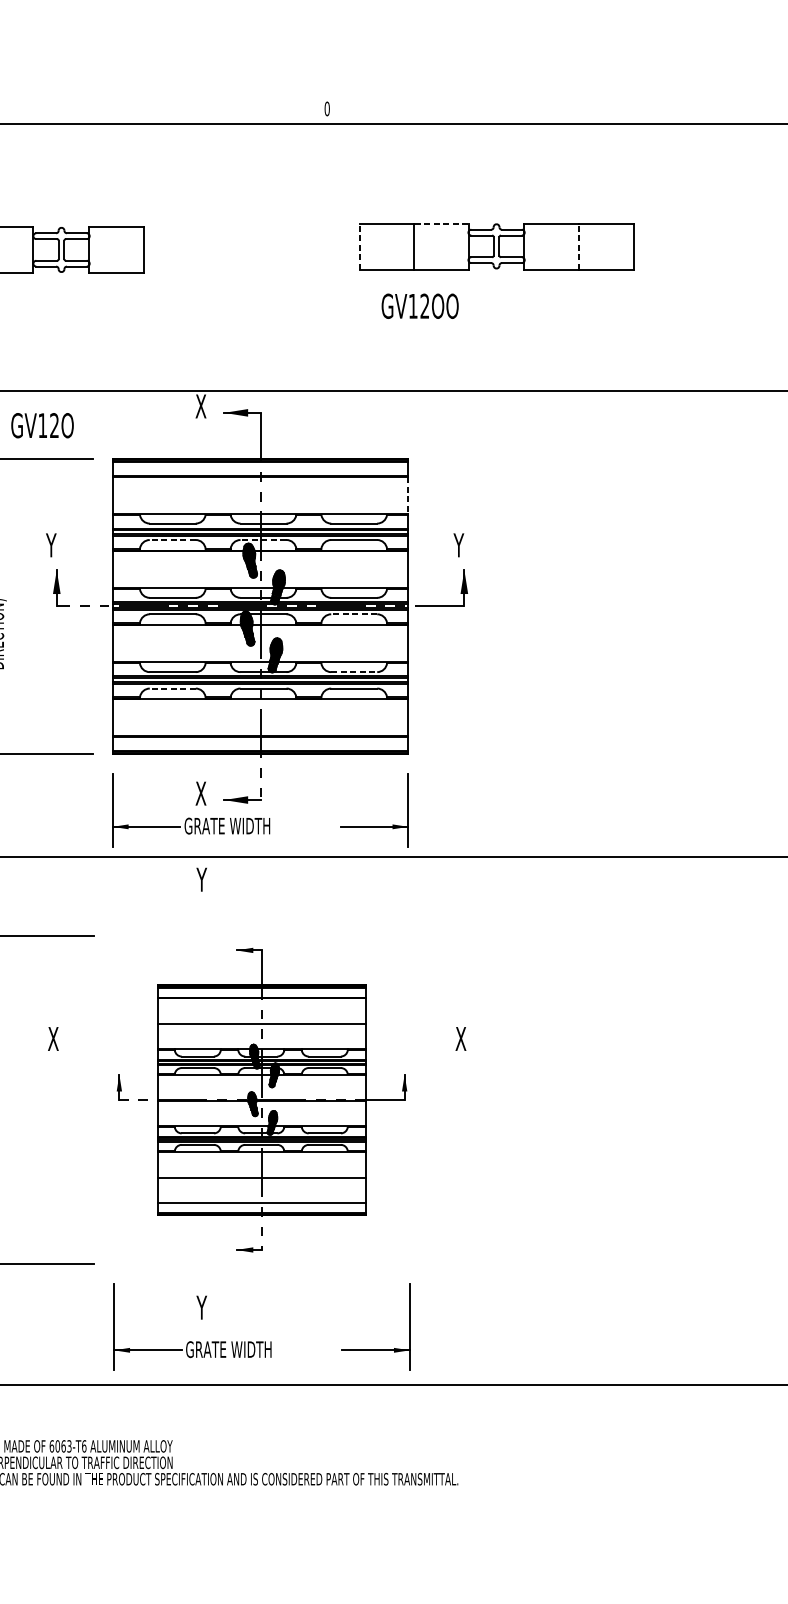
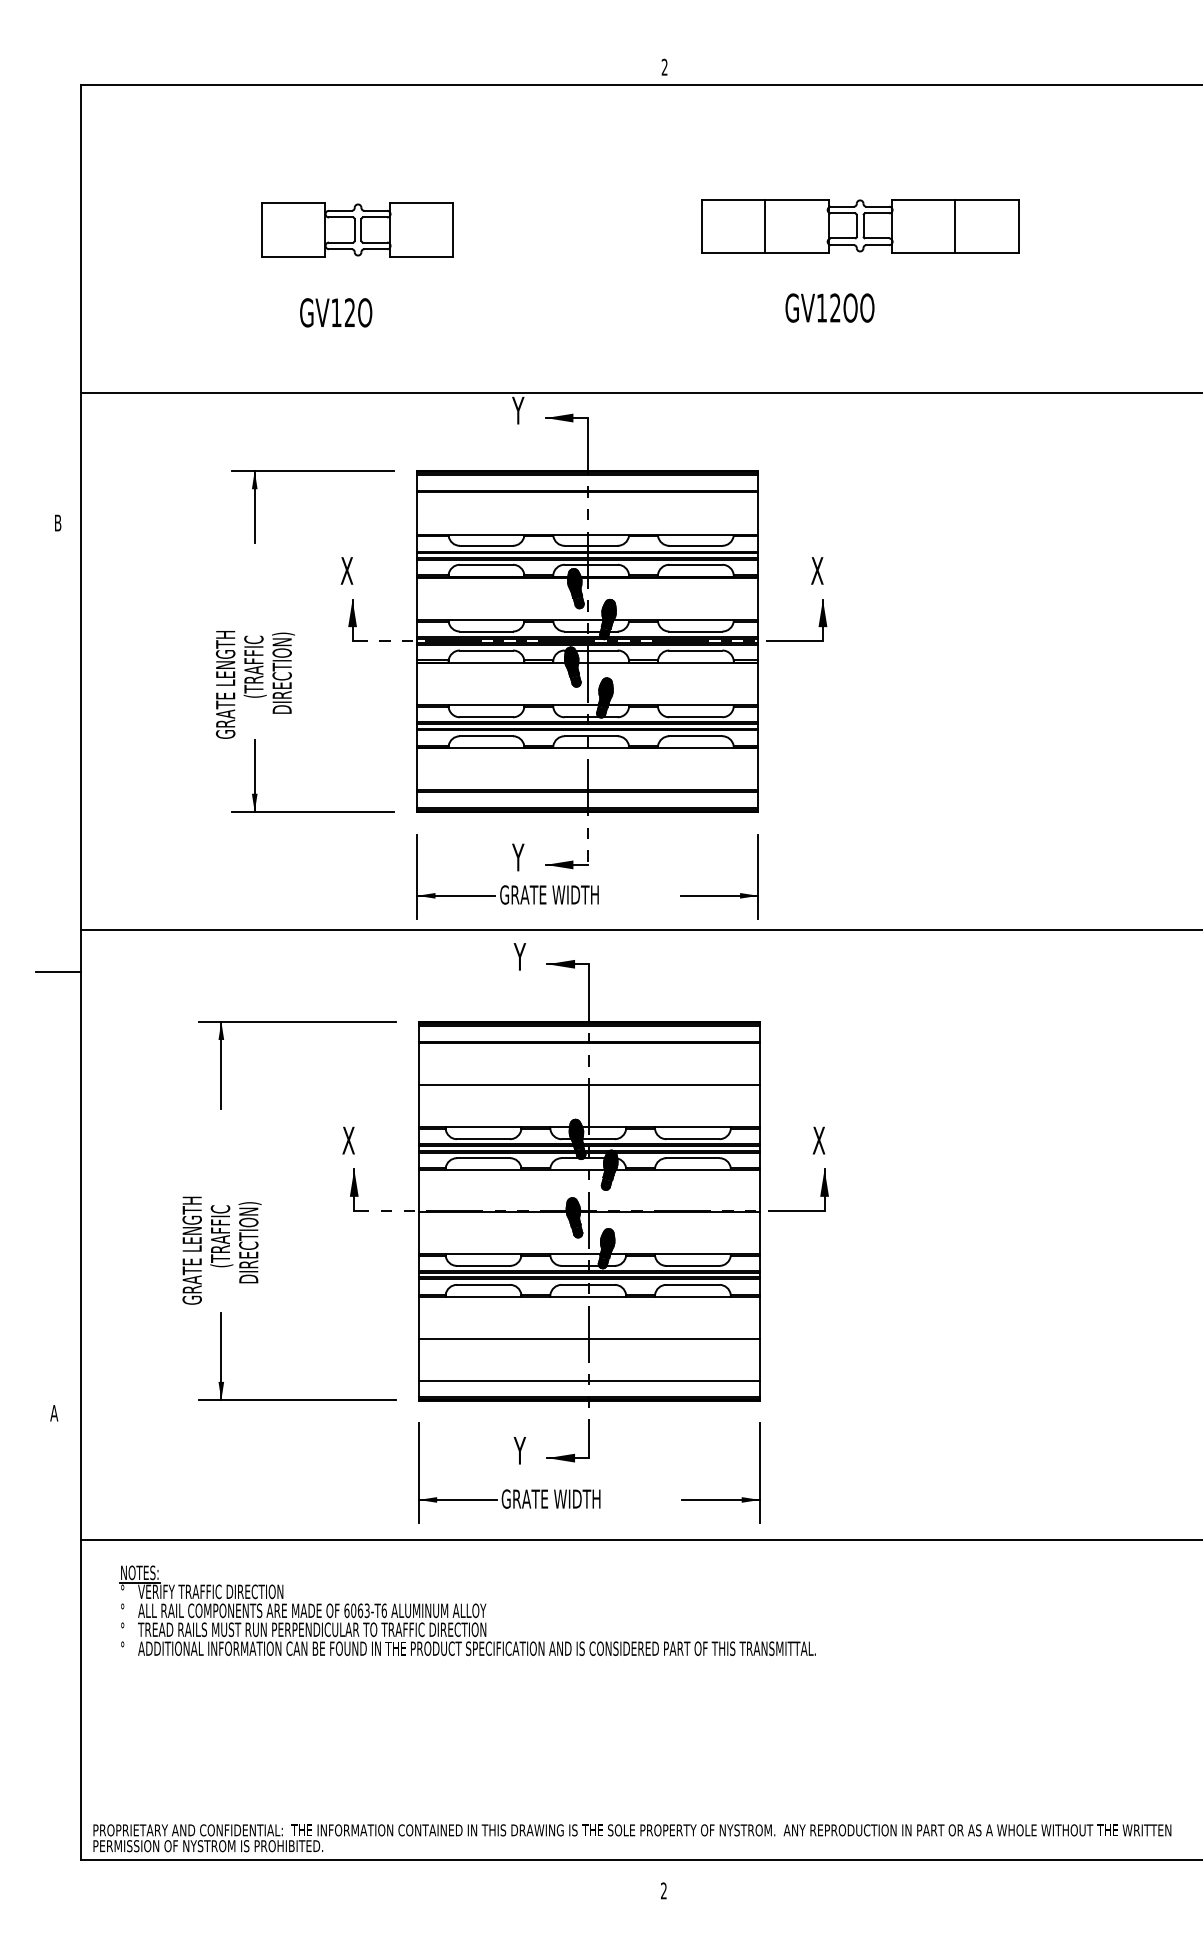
text: (327, 108) -> (664, 66), 0 -> 2
line: (441, 223) -> (796, 199), dashed -> solid
line: (359, 246) -> (702, 226), dashed -> solid
line: (579, 246) -> (955, 226), dashed -> solid
text: (419, 305) -> (829, 307), moved
text: (200, 406) -> (518, 410), X -> Y
text: (42, 425) -> (336, 312), moved
line: (408, 496) -> (758, 514), dashed -> solid
line: (172, 539) -> (486, 564), dashed -> solid
line: (263, 539) -> (591, 564), dashed -> solid
text: (51, 544) -> (346, 570), Y -> X
text: (458, 544) -> (816, 570), Y -> X
line: (353, 614) -> (695, 650), dashed -> solid
line: (353, 672) -> (695, 717), dashed -> solid
line: (172, 688) -> (486, 736), dashed -> solid
text: (200, 793) -> (518, 857), X -> Y
part: (262, 1100) -> (589, 1211), size x1.43

